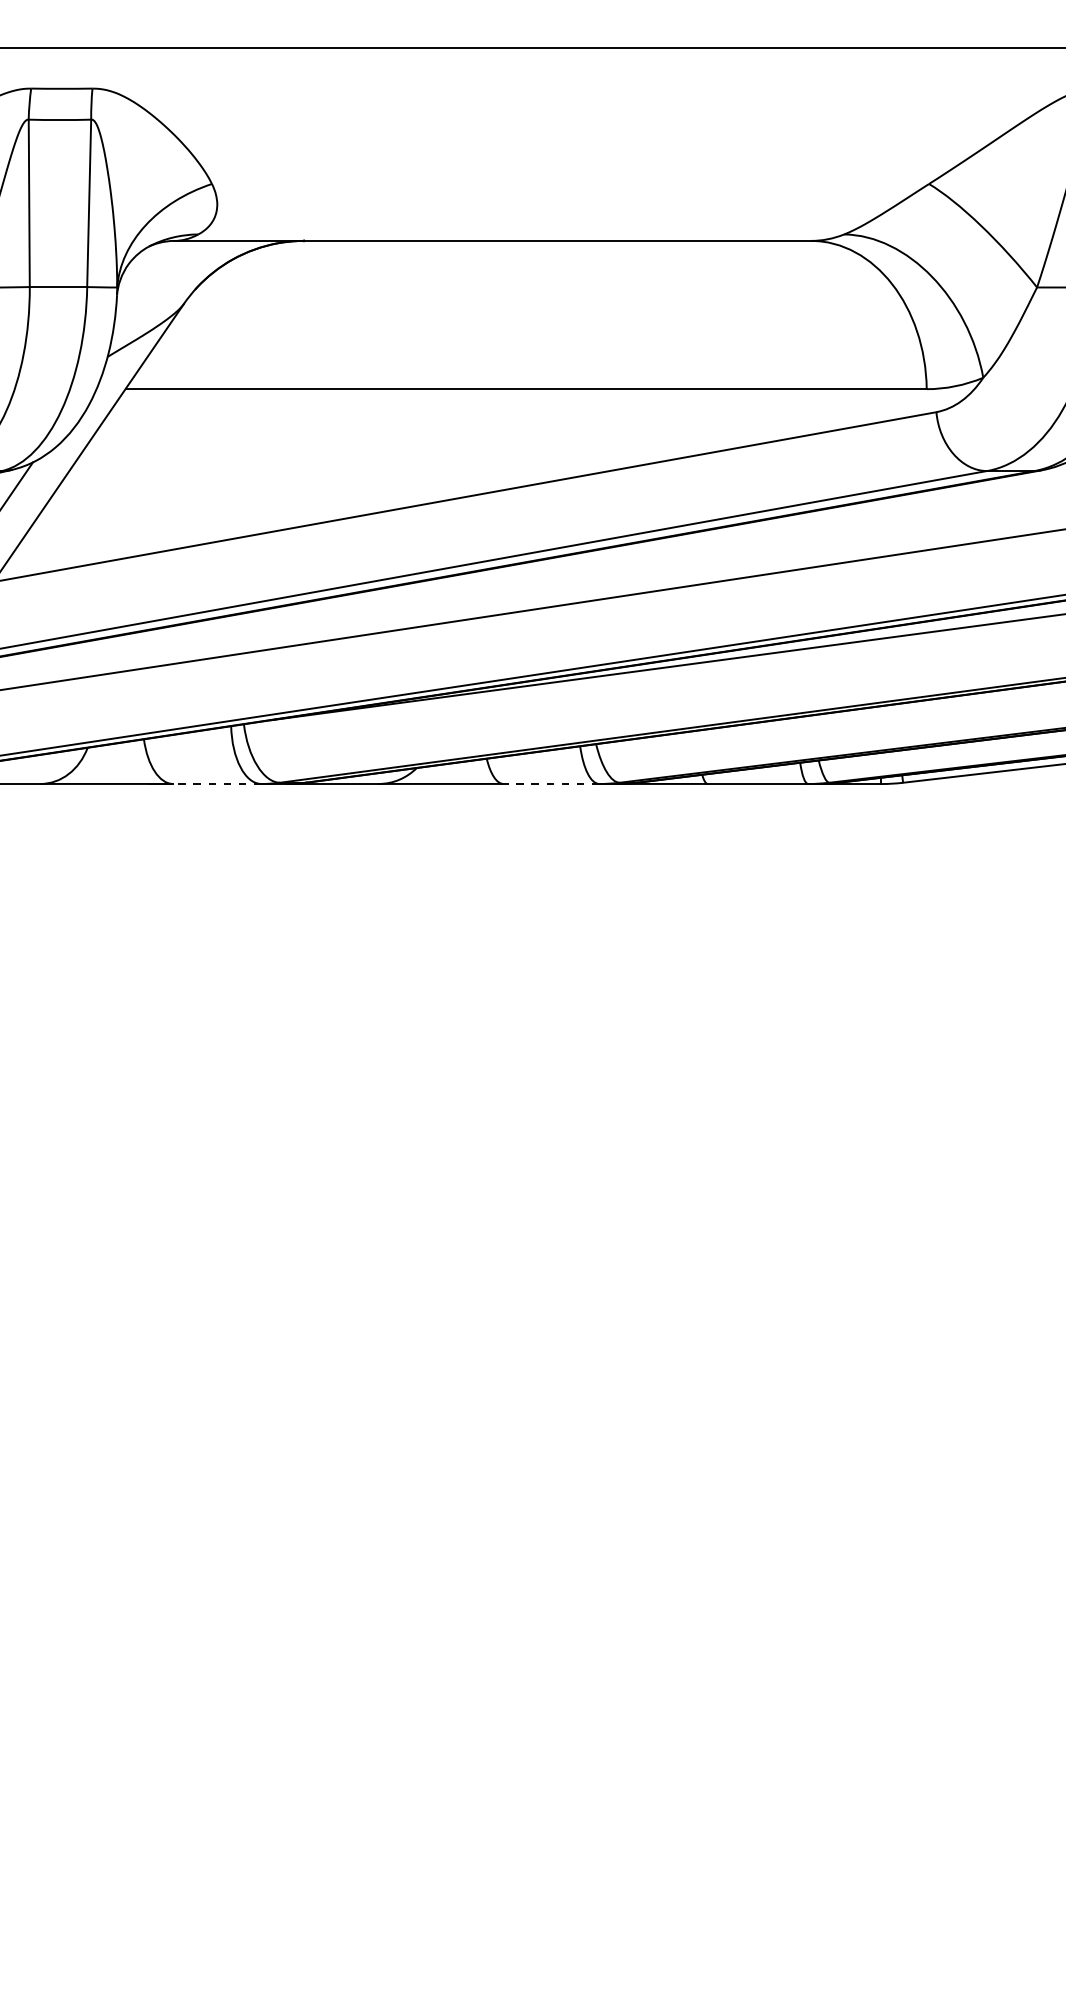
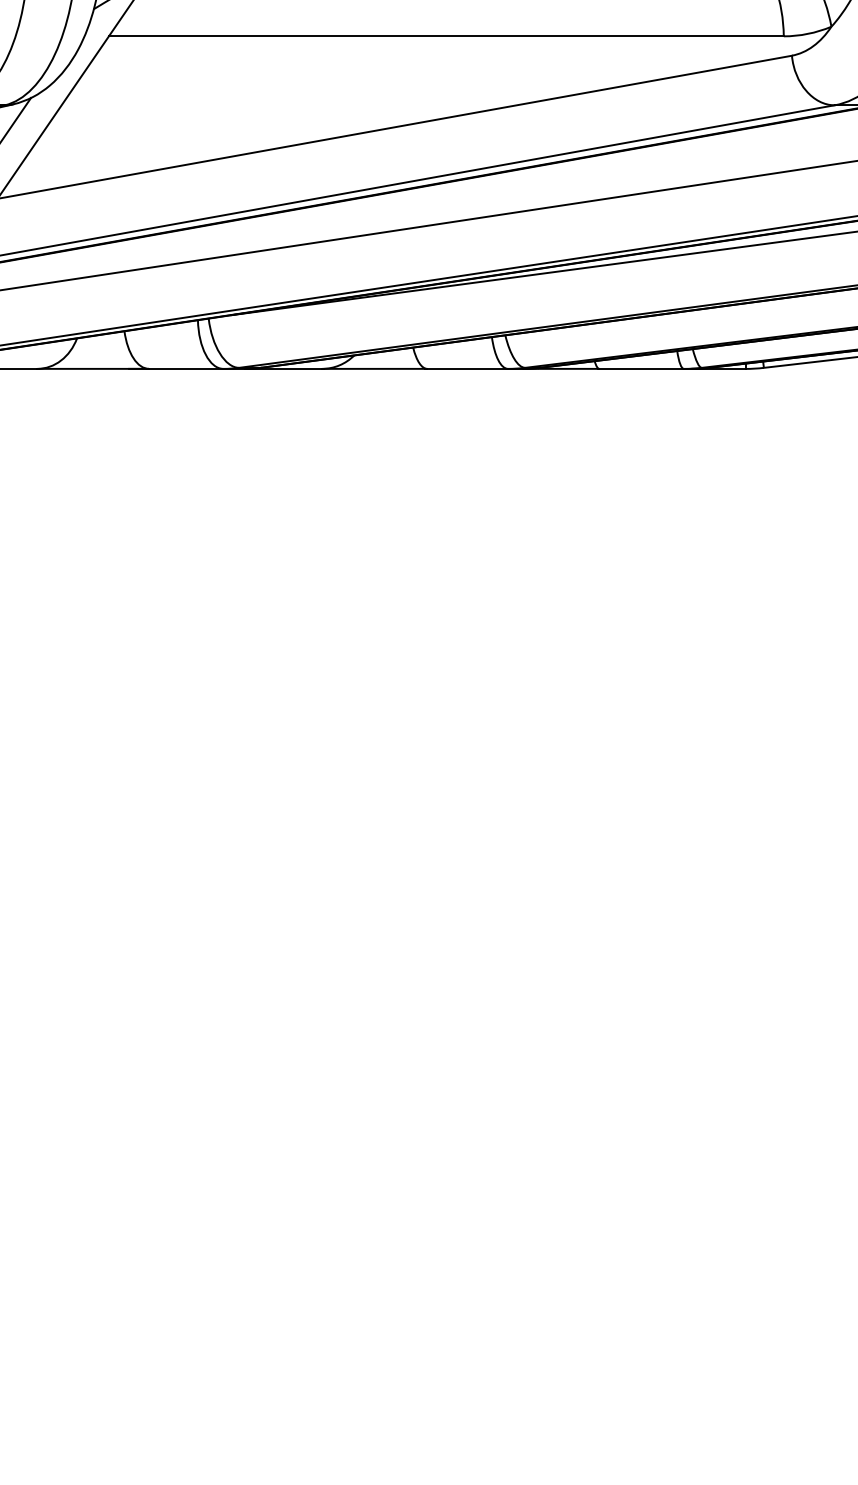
line: (216, 783) -> (185, 368), dashed -> solid
line: (551, 783) -> (467, 368), dashed -> solid

